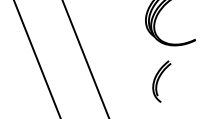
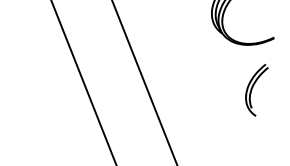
part: (161, 81) -> (256, 90), moved

